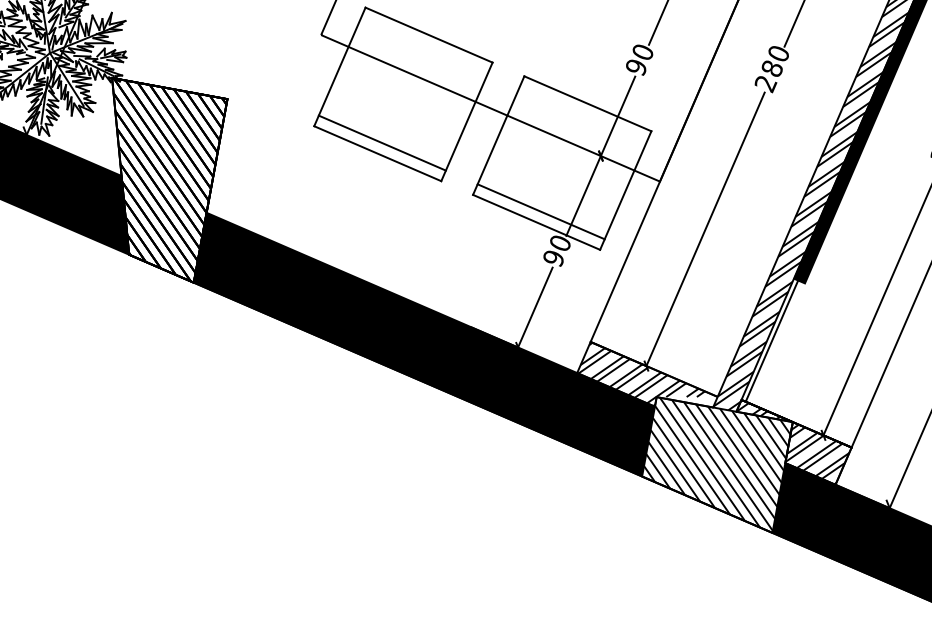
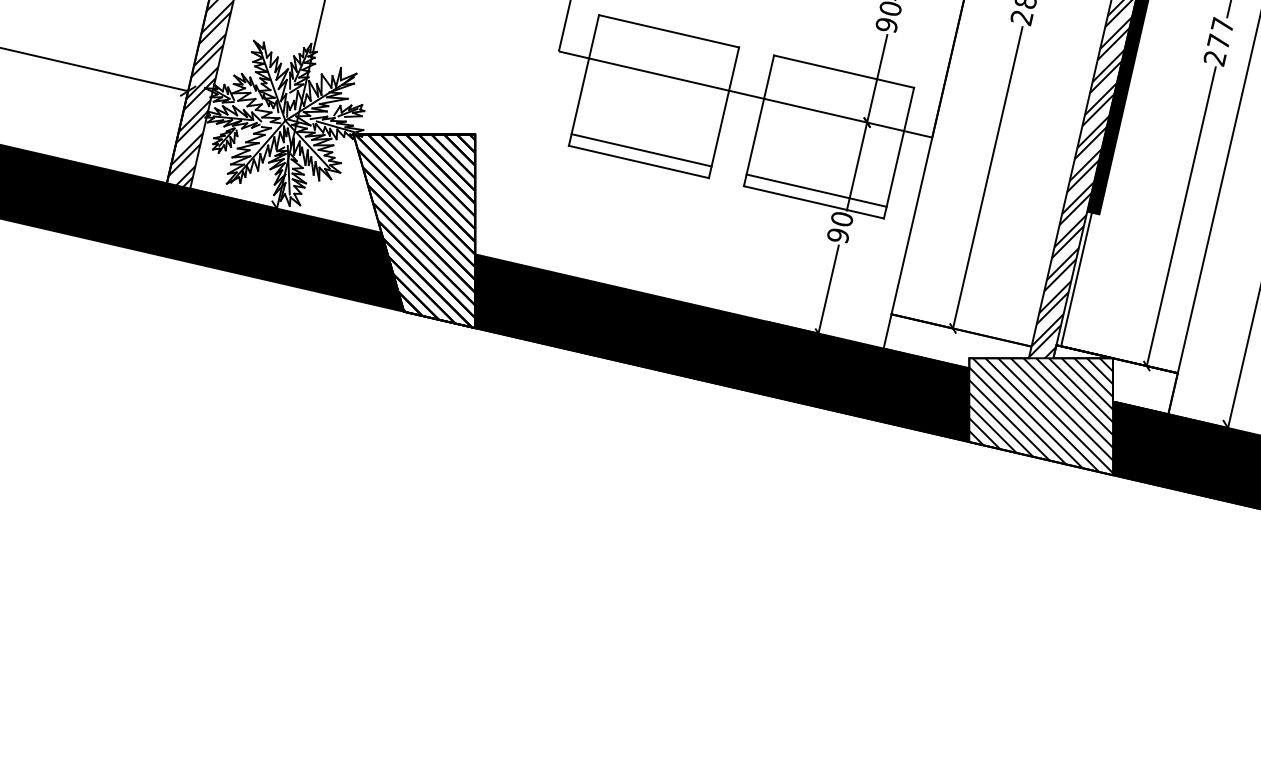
hatch: (648, 378) -> (957, 340), removed
hatch: (790, 442) -> (1114, 379), removed

